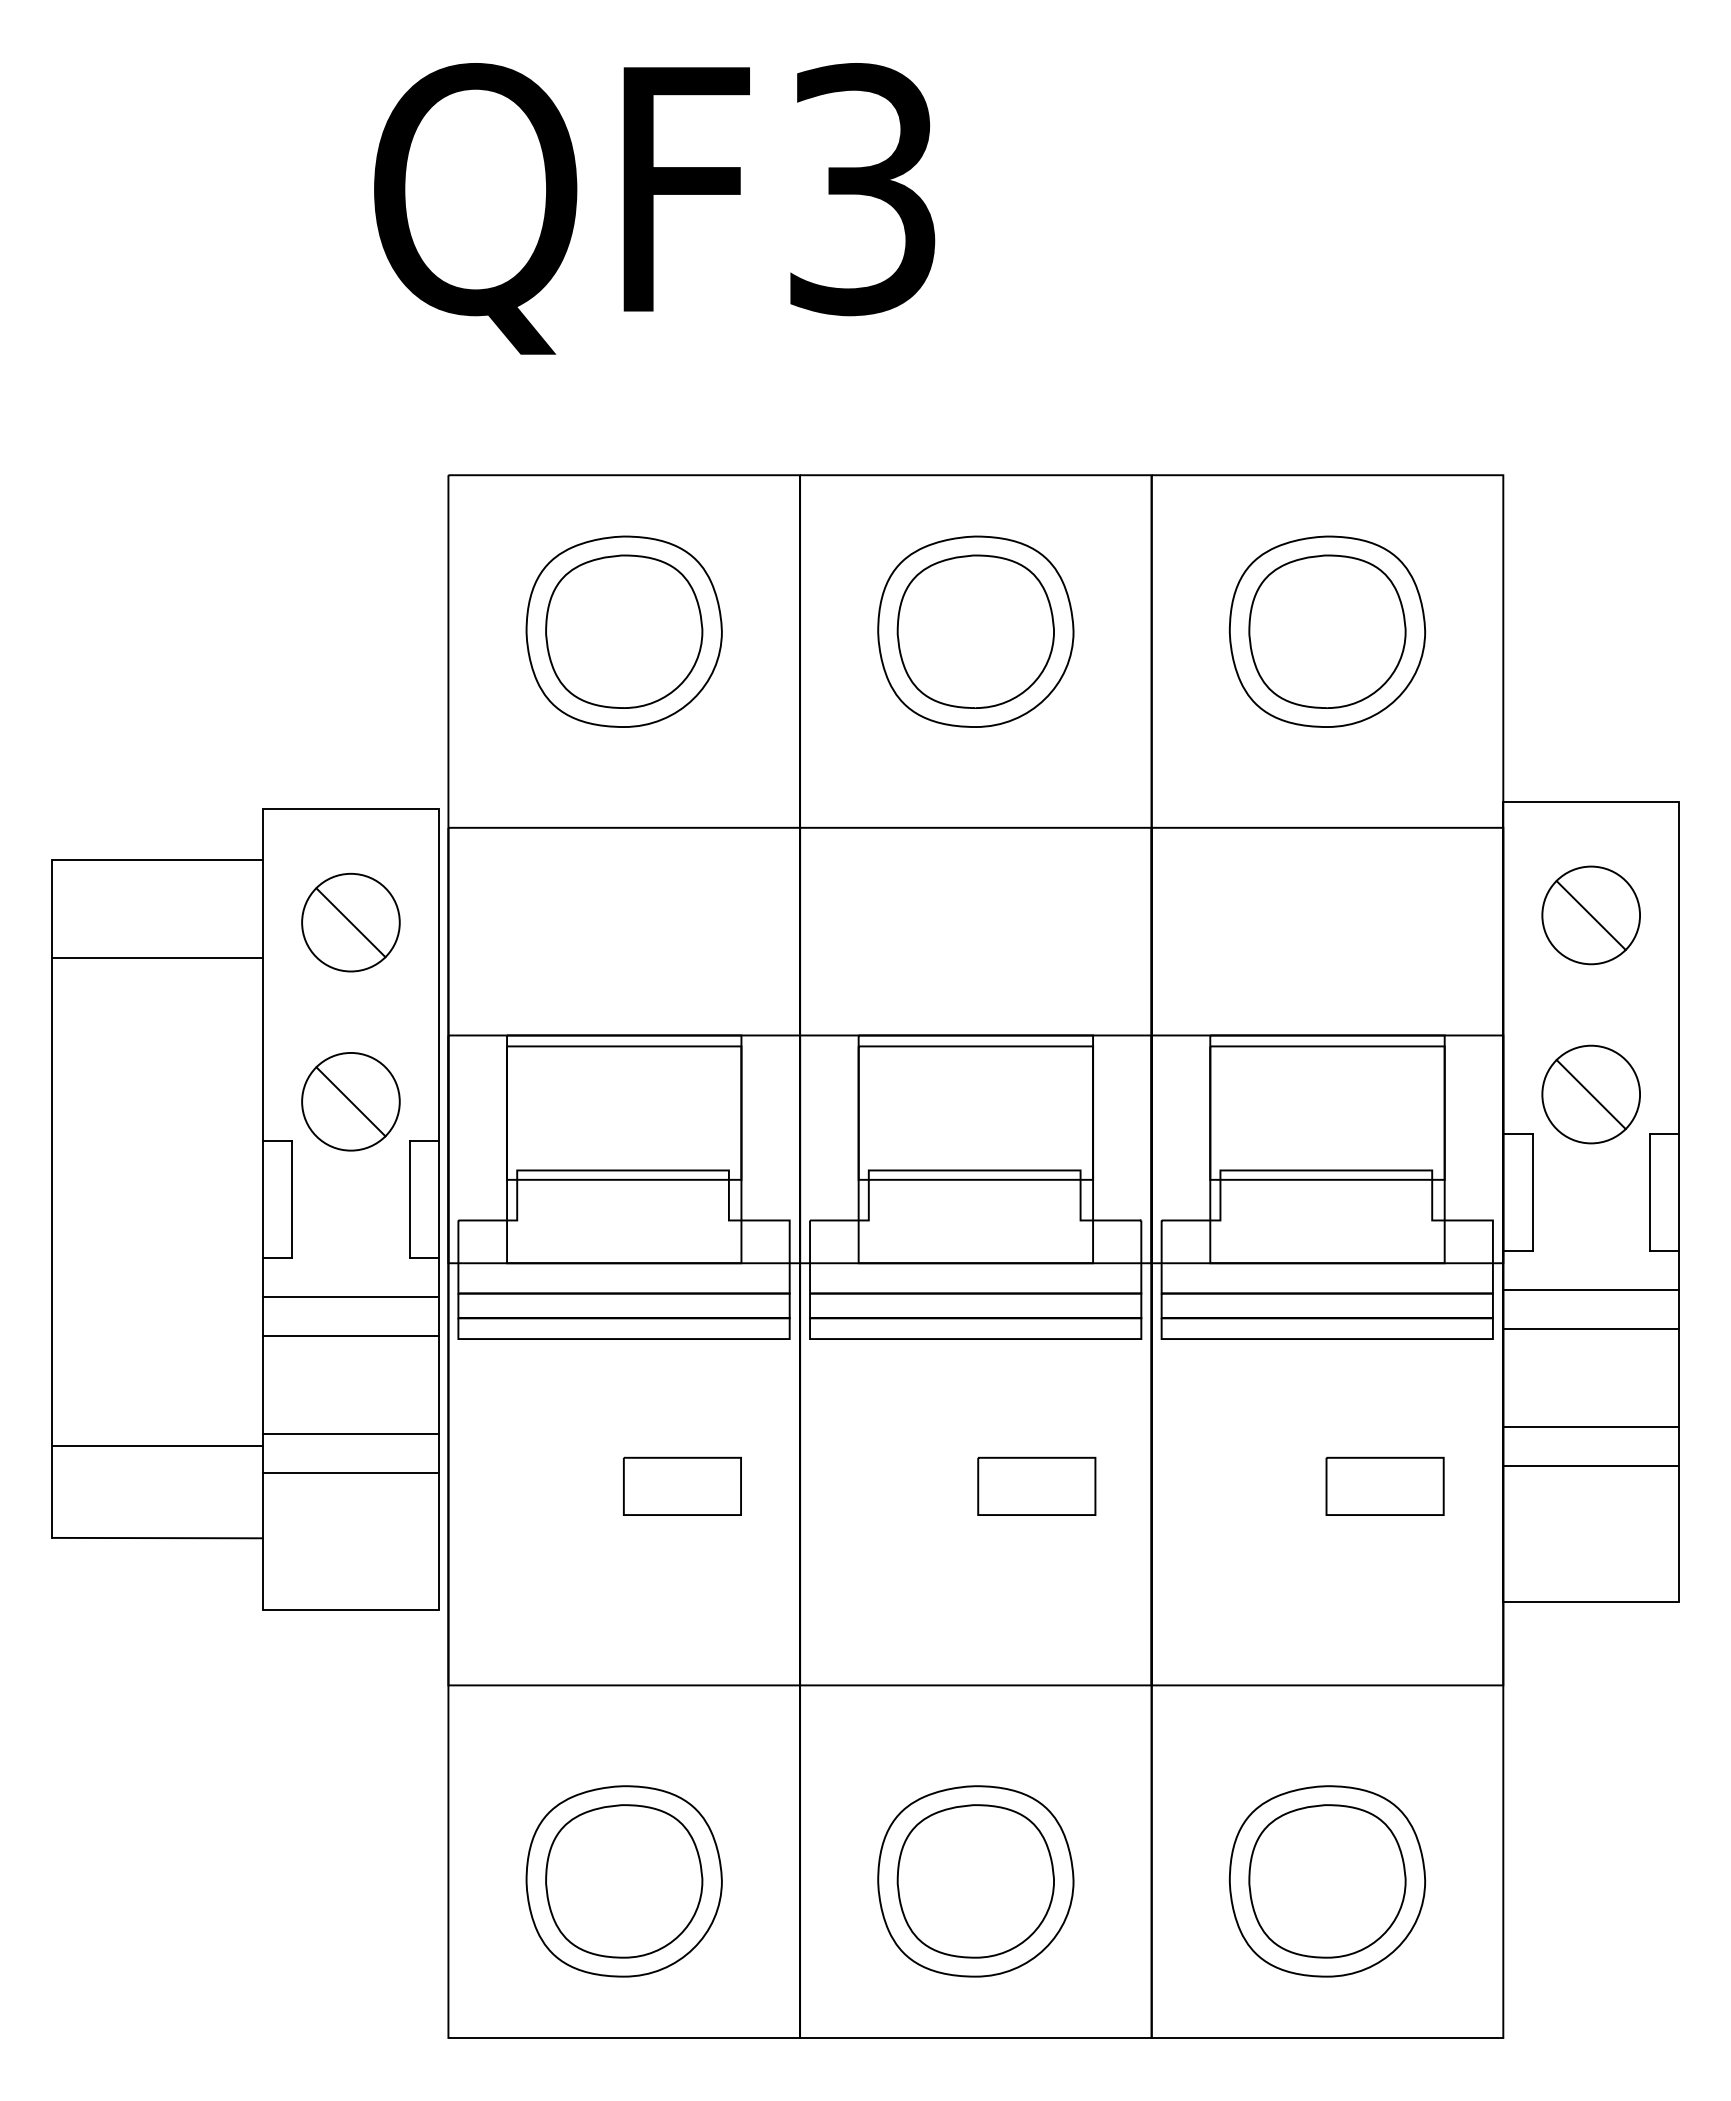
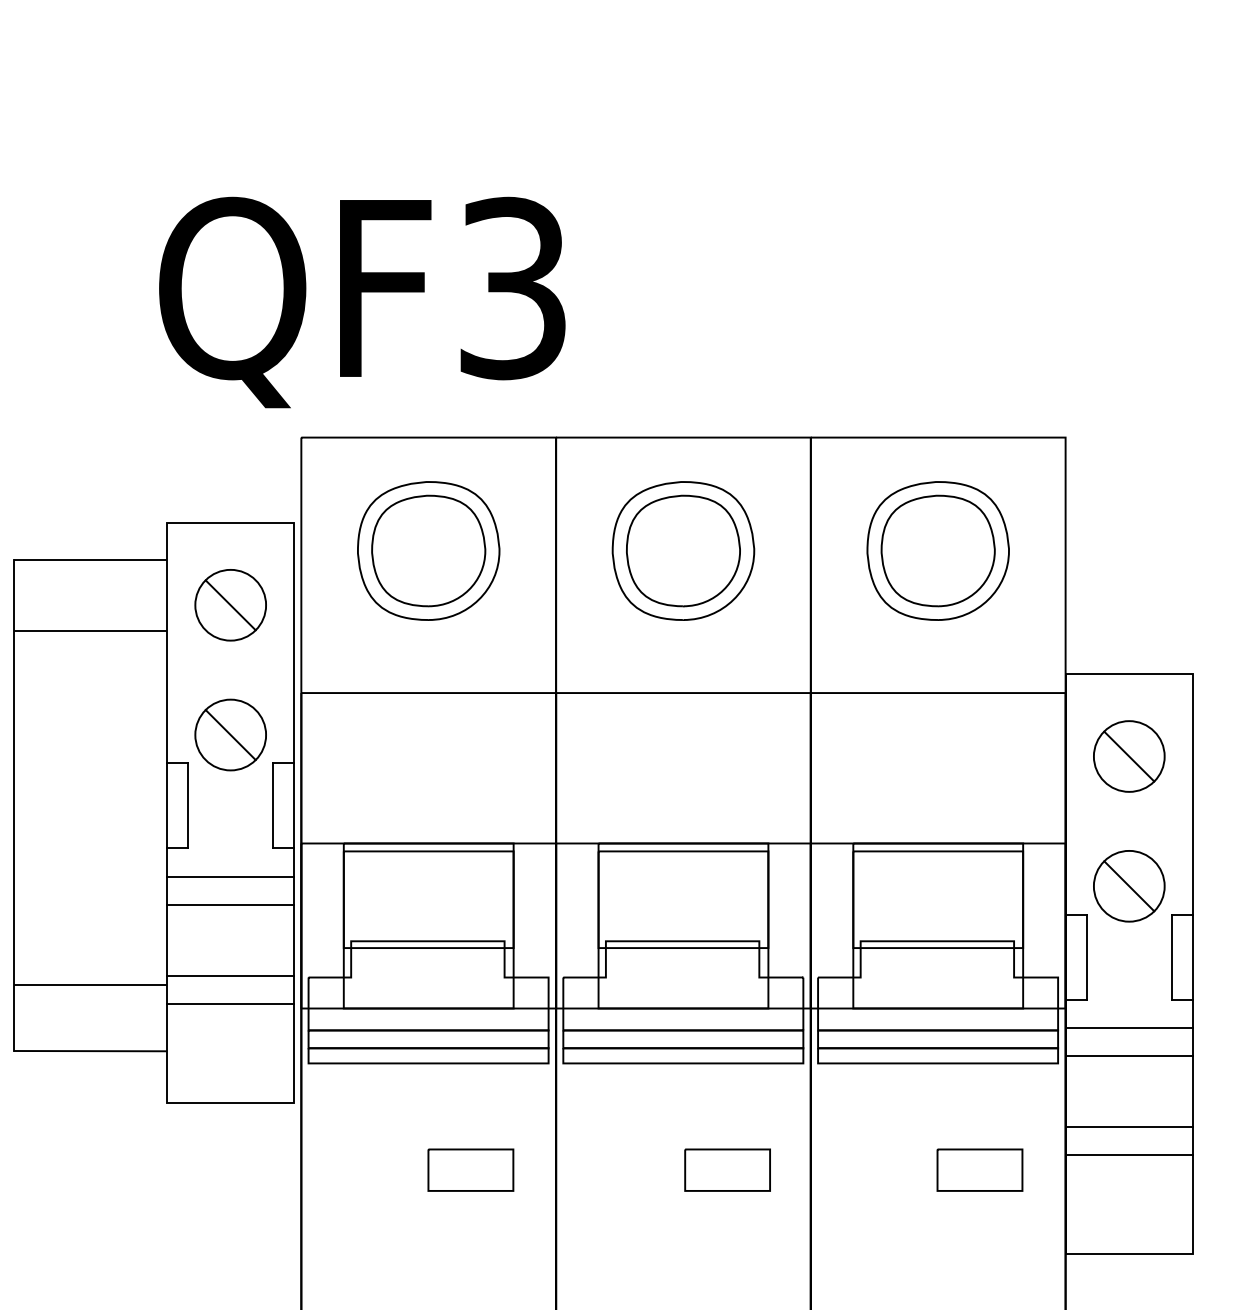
text: (654, 208) -> (362, 302), moved
part: (245, 1209) -> (154, 813), moved

